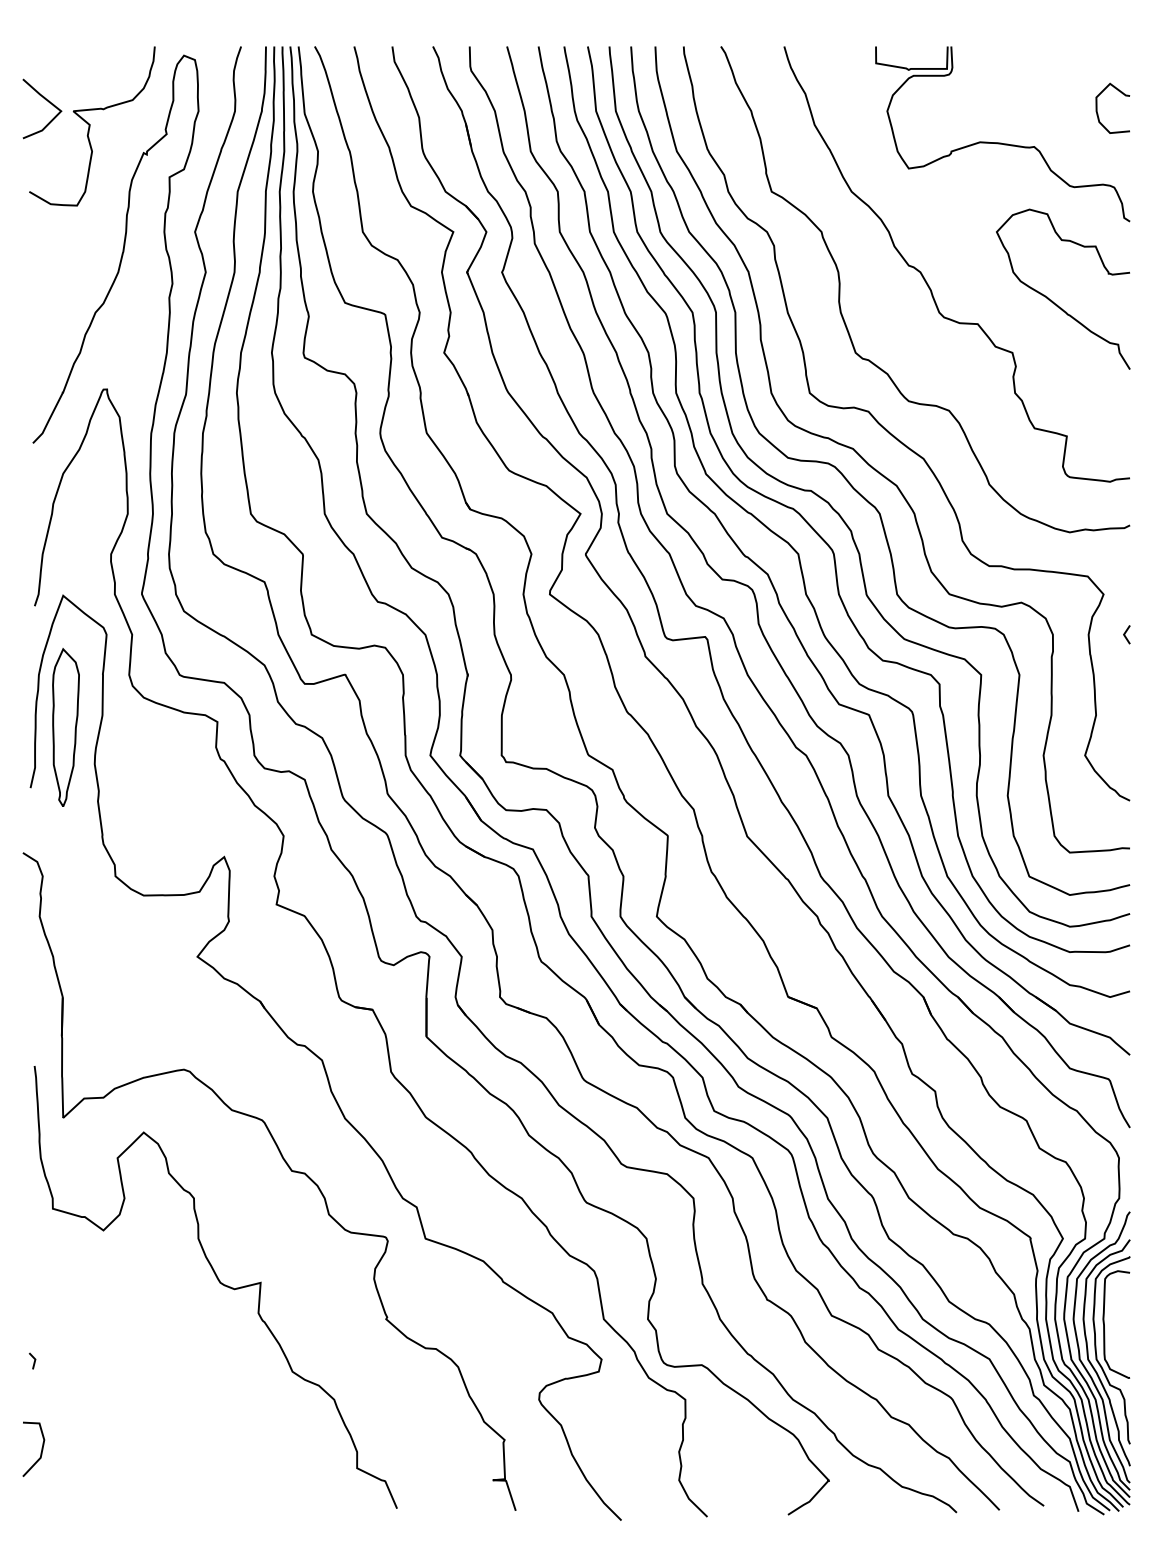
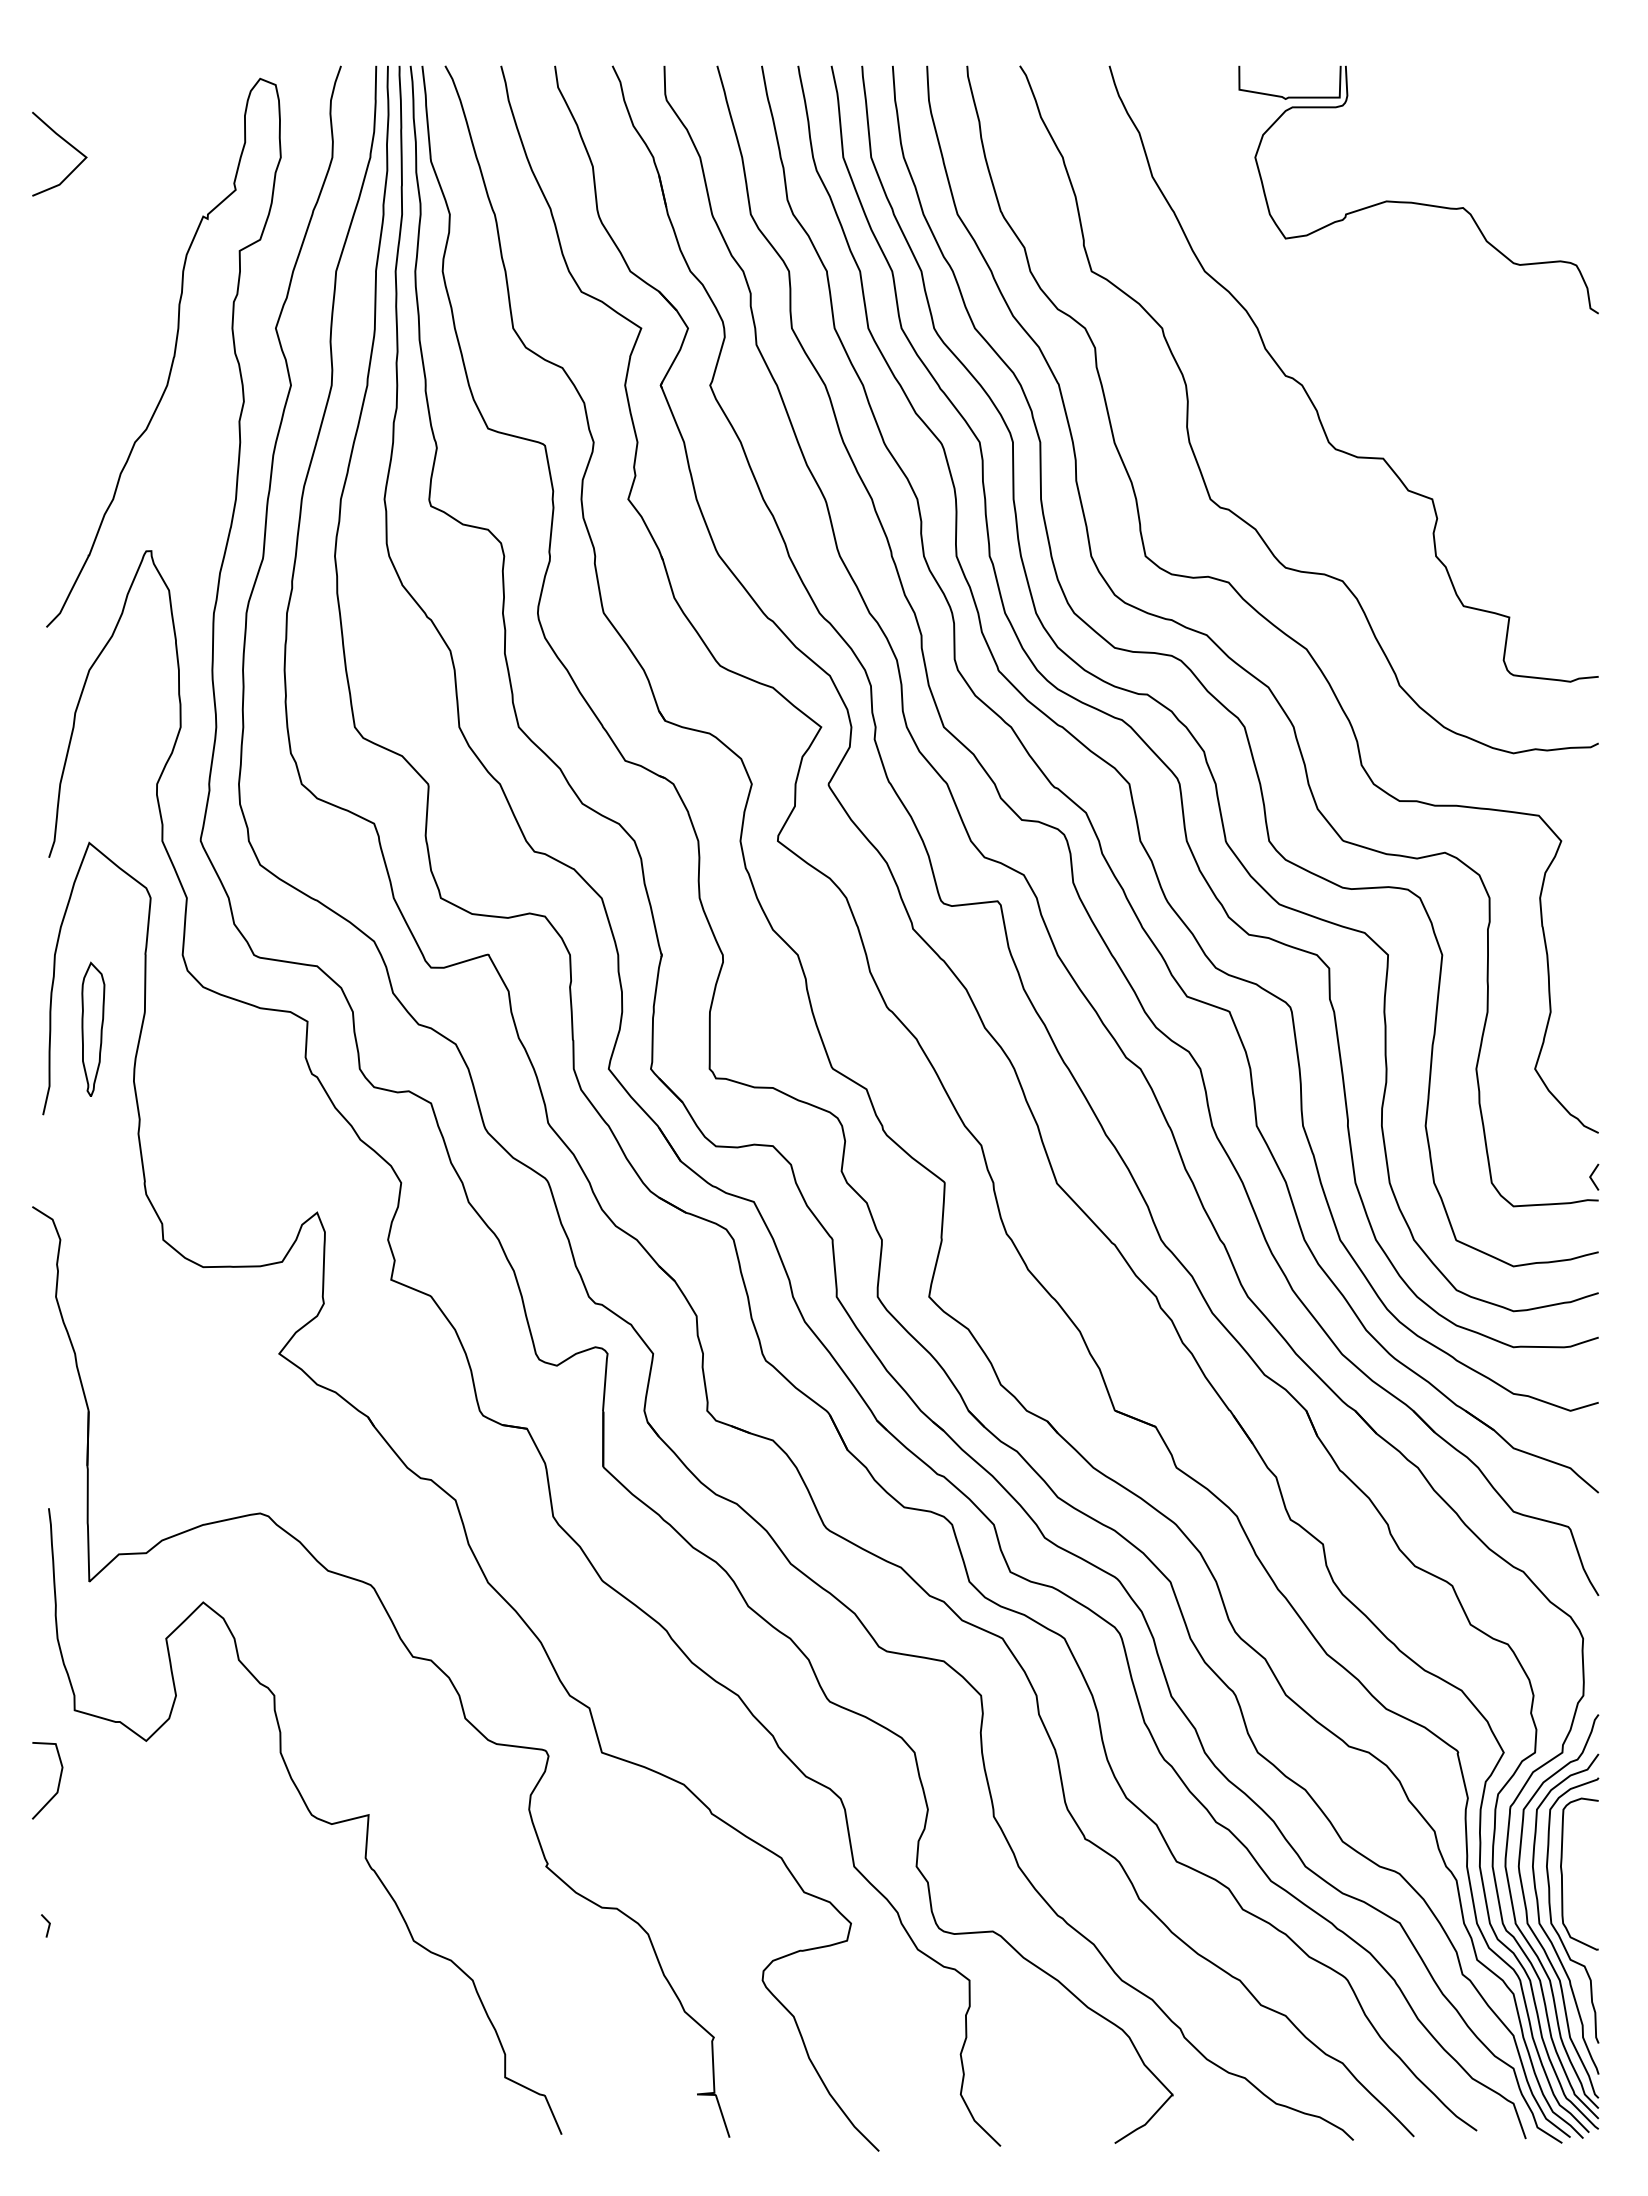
curve: (1097, 108) -> (1552, 153), removed
curve: (90, 126) -> (127, 178), removed
curve: (1052, 300) -> (1488, 425), removed
line: (1125, 633) -> (1592, 1175), moved
part: (66, 727) -> (93, 1029), size x0.6
line: (41, 1449) -> (58, 1781), moved

